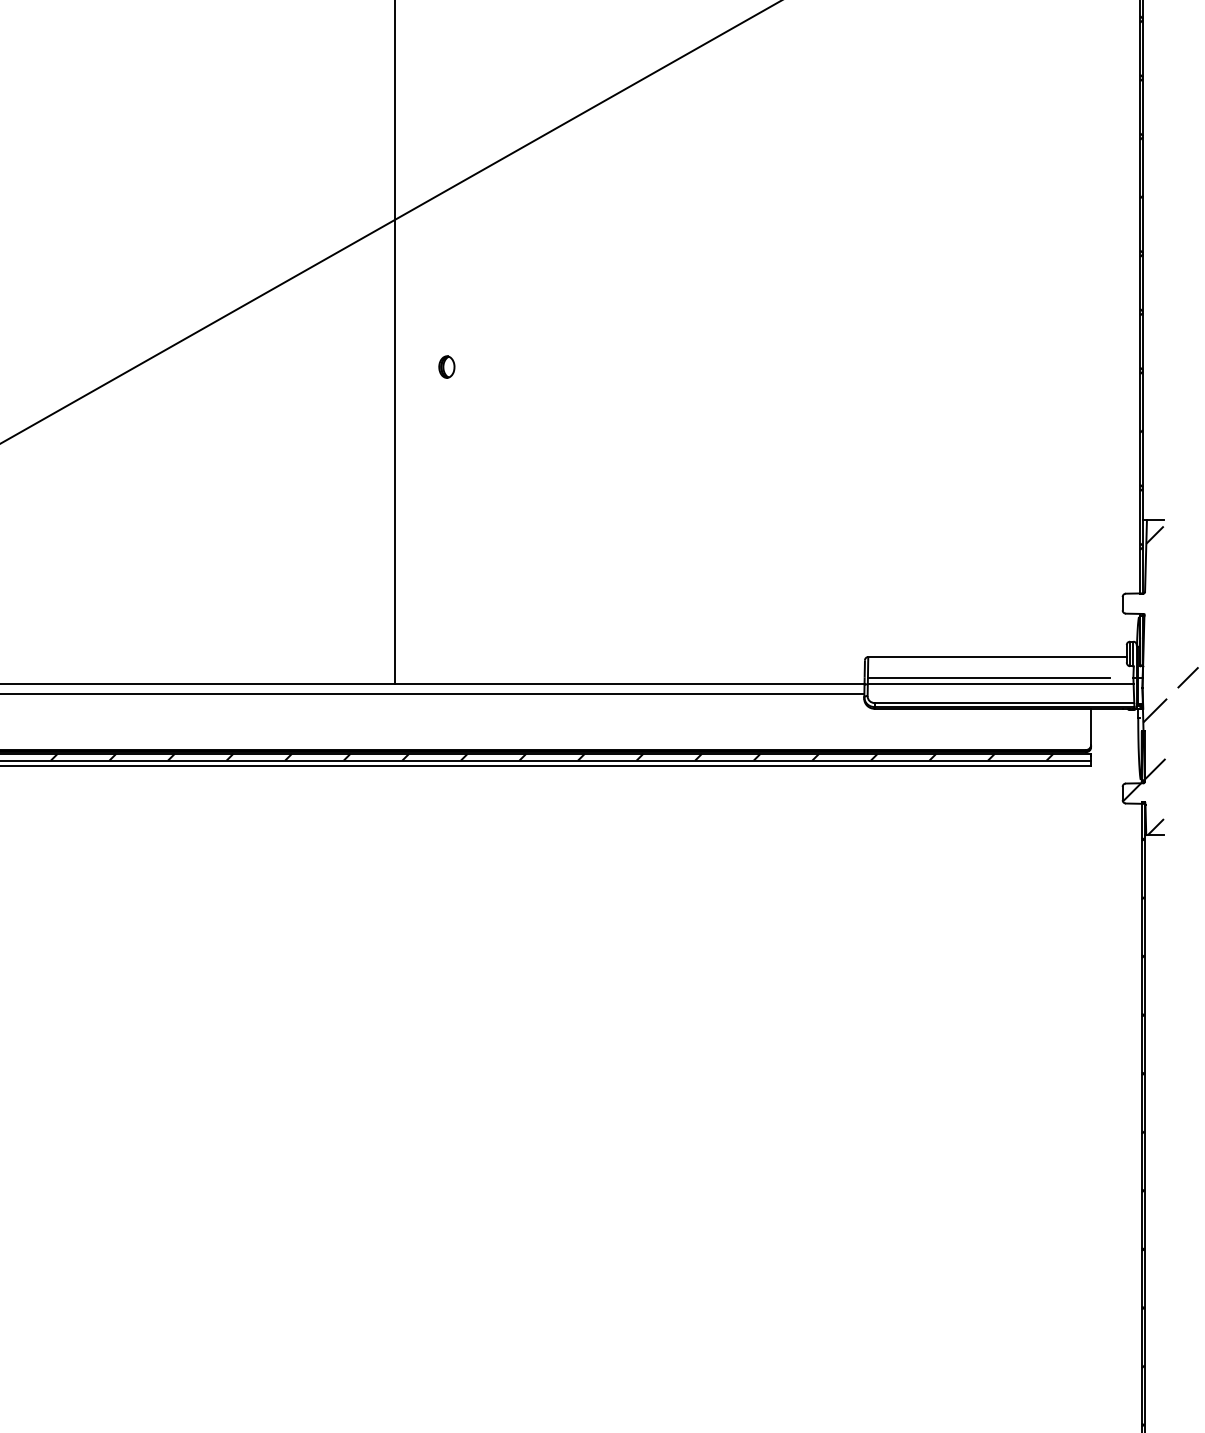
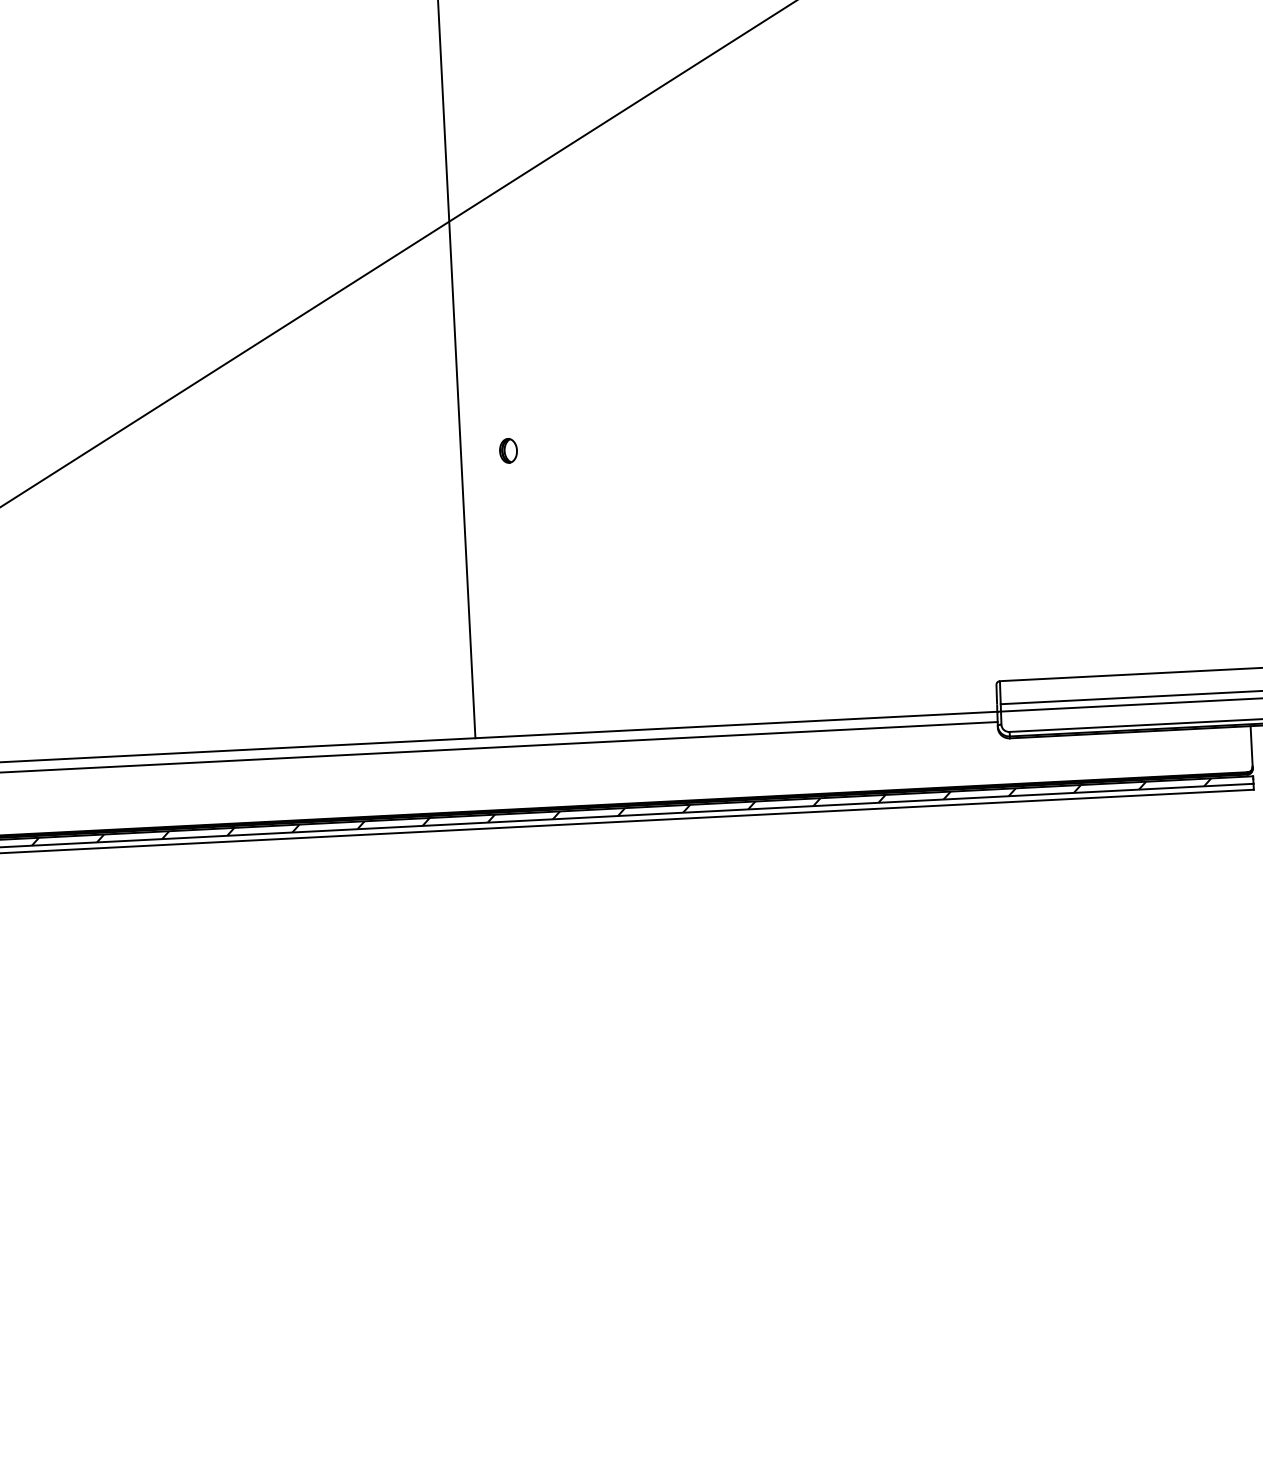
part: (446, 366) -> (508, 450), moved

